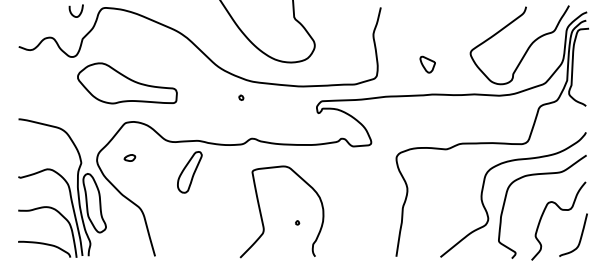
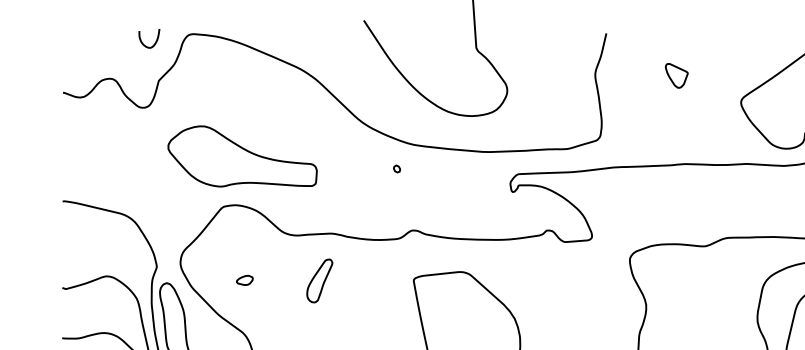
part: (427, 64) -> (676, 75), moved
part: (127, 83) -> (242, 156), moved
part: (129, 157) -> (244, 279), moved
part: (189, 172) -> (319, 281), size x0.7

